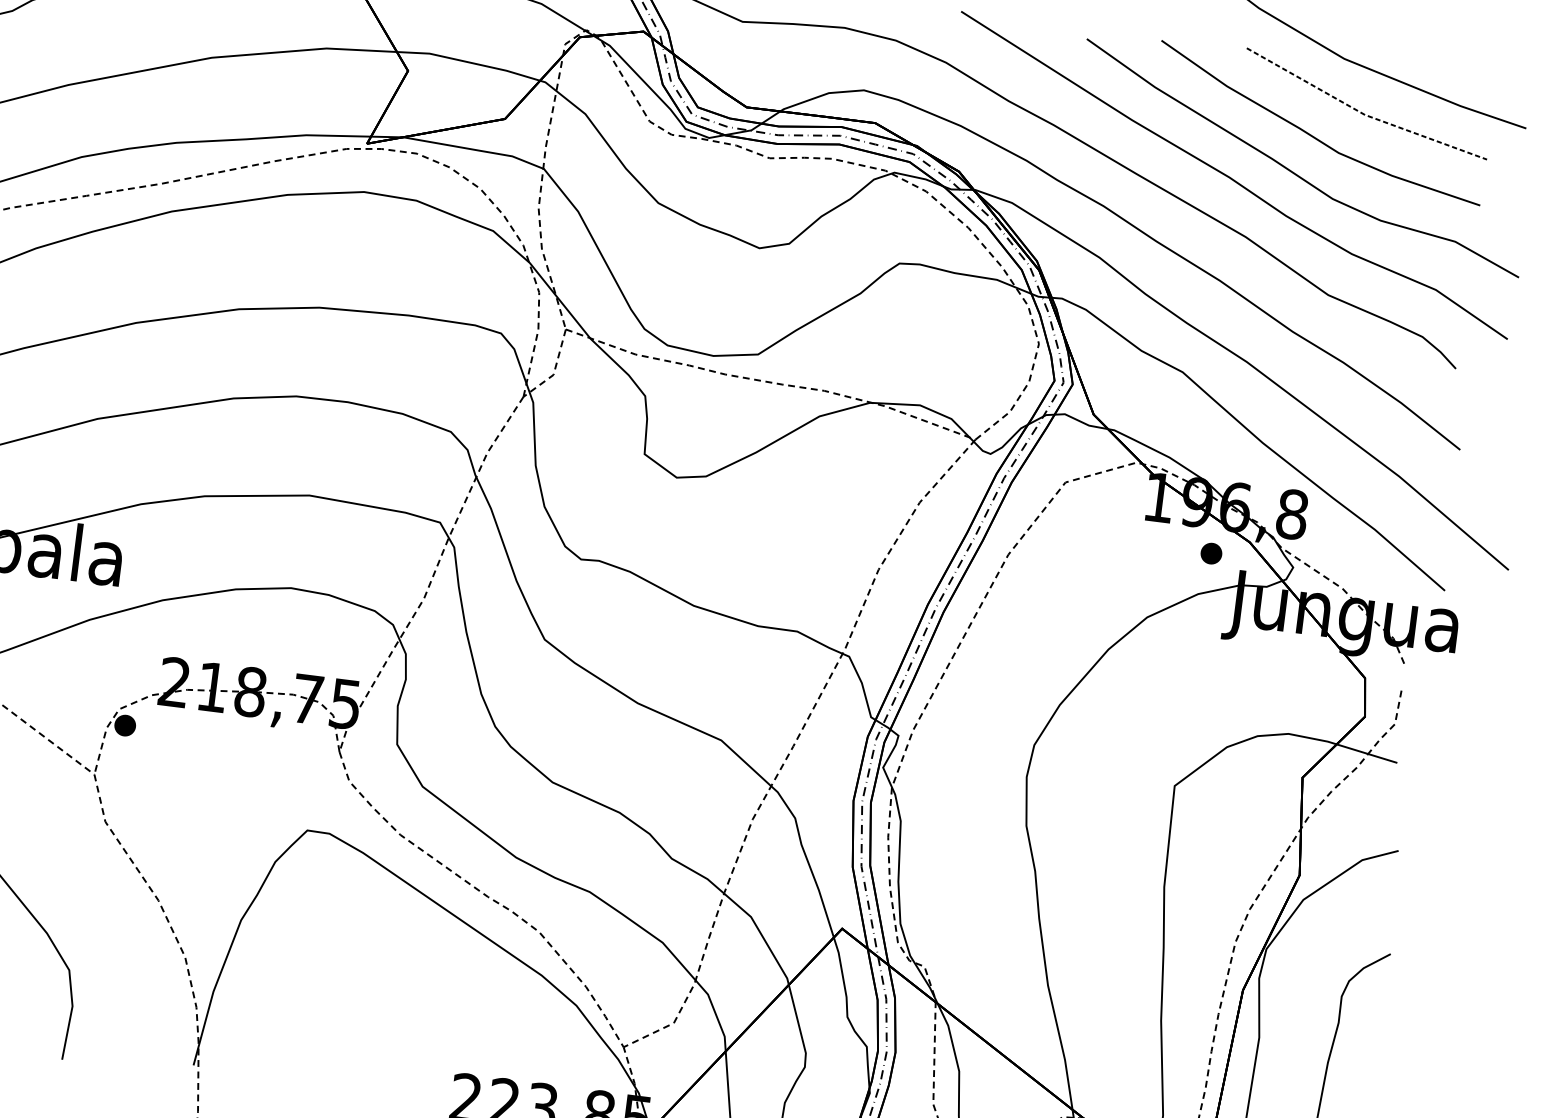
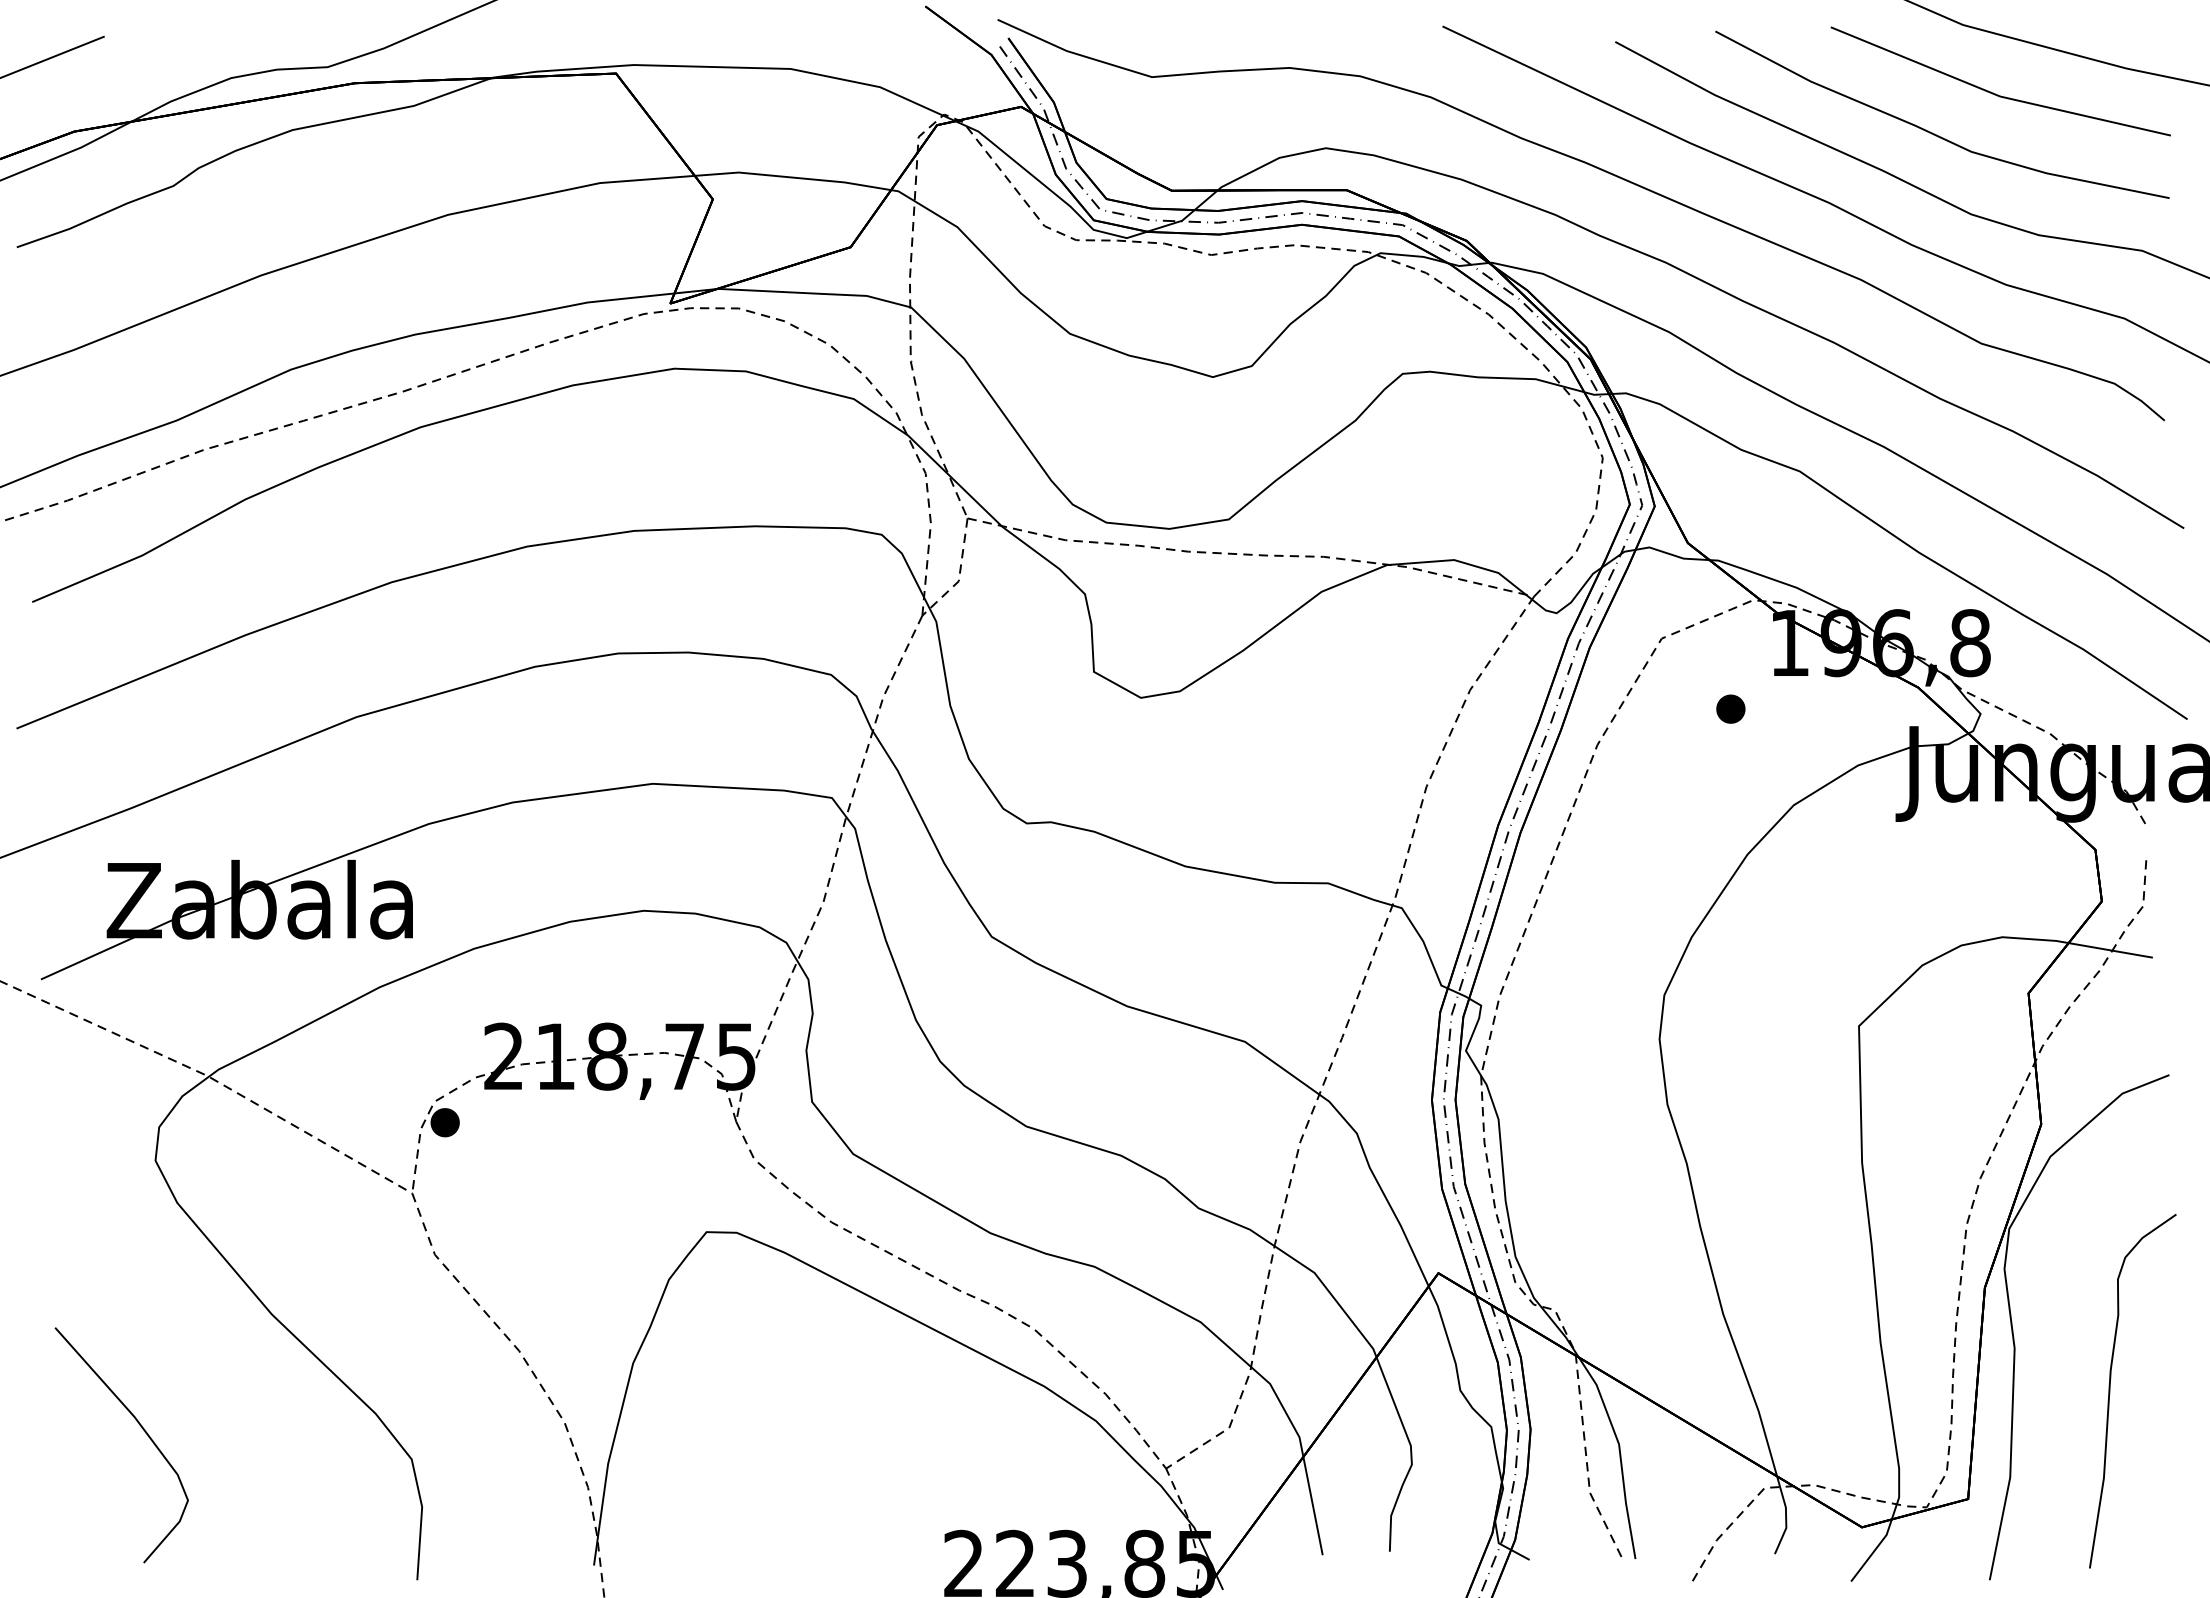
line: (1363, 113) -> (1997, 95), dashed -> solid
part: (1211, 553) -> (1730, 708), moved

